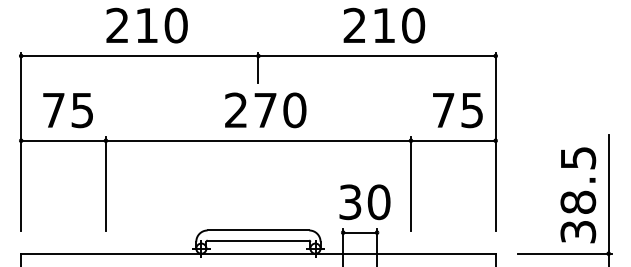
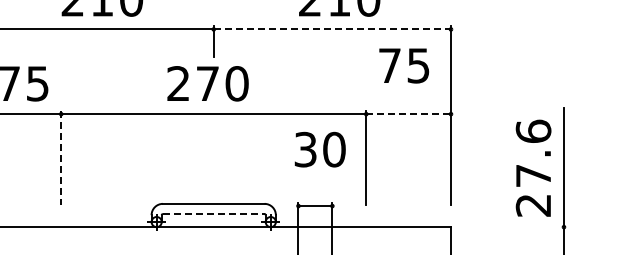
line: (377, 56) -> (332, 29), solid -> dashed
text: (265, 110) -> (207, 83), moved
text: (457, 110) -> (403, 65), moved
line: (453, 140) -> (408, 113), solid -> dashed
line: (105, 184) -> (60, 157), solid -> dashed
text: (578, 194) -> (533, 167), 38.5 -> 27.6
text: (364, 202) -> (319, 149), moved
line: (258, 240) -> (213, 213), solid -> dashed
line: (565, 253) -> (520, 226), removed

